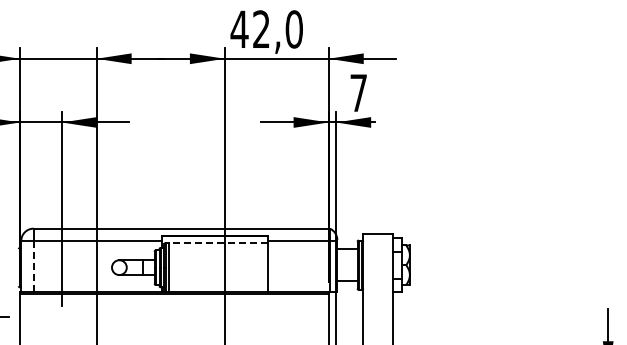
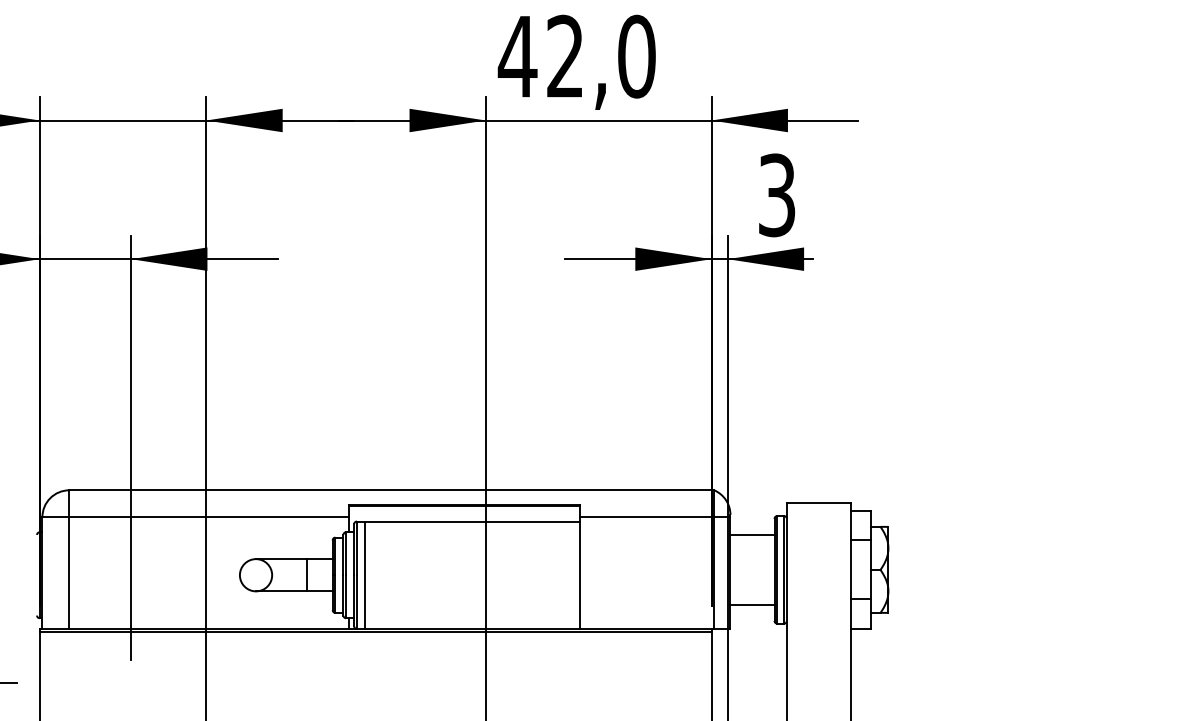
text: (358, 93) -> (776, 196), 7 -> 3
line: (218, 242) -> (471, 520), dashed -> solid
line: (33, 266) -> (69, 572), dashed -> solid

